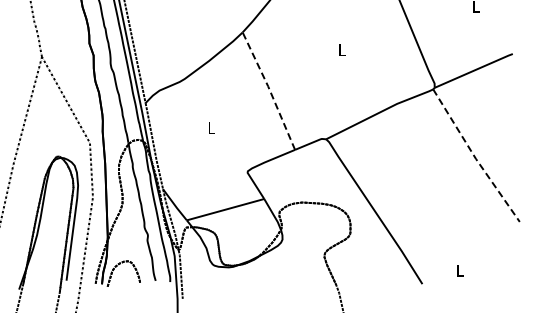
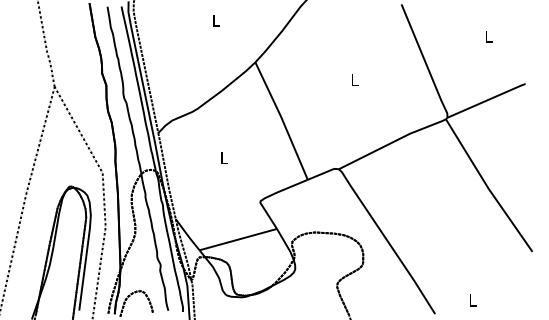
line: (269, 89) -> (282, 119), dashed -> solid
line: (474, 157) -> (487, 187), dashed -> solid

